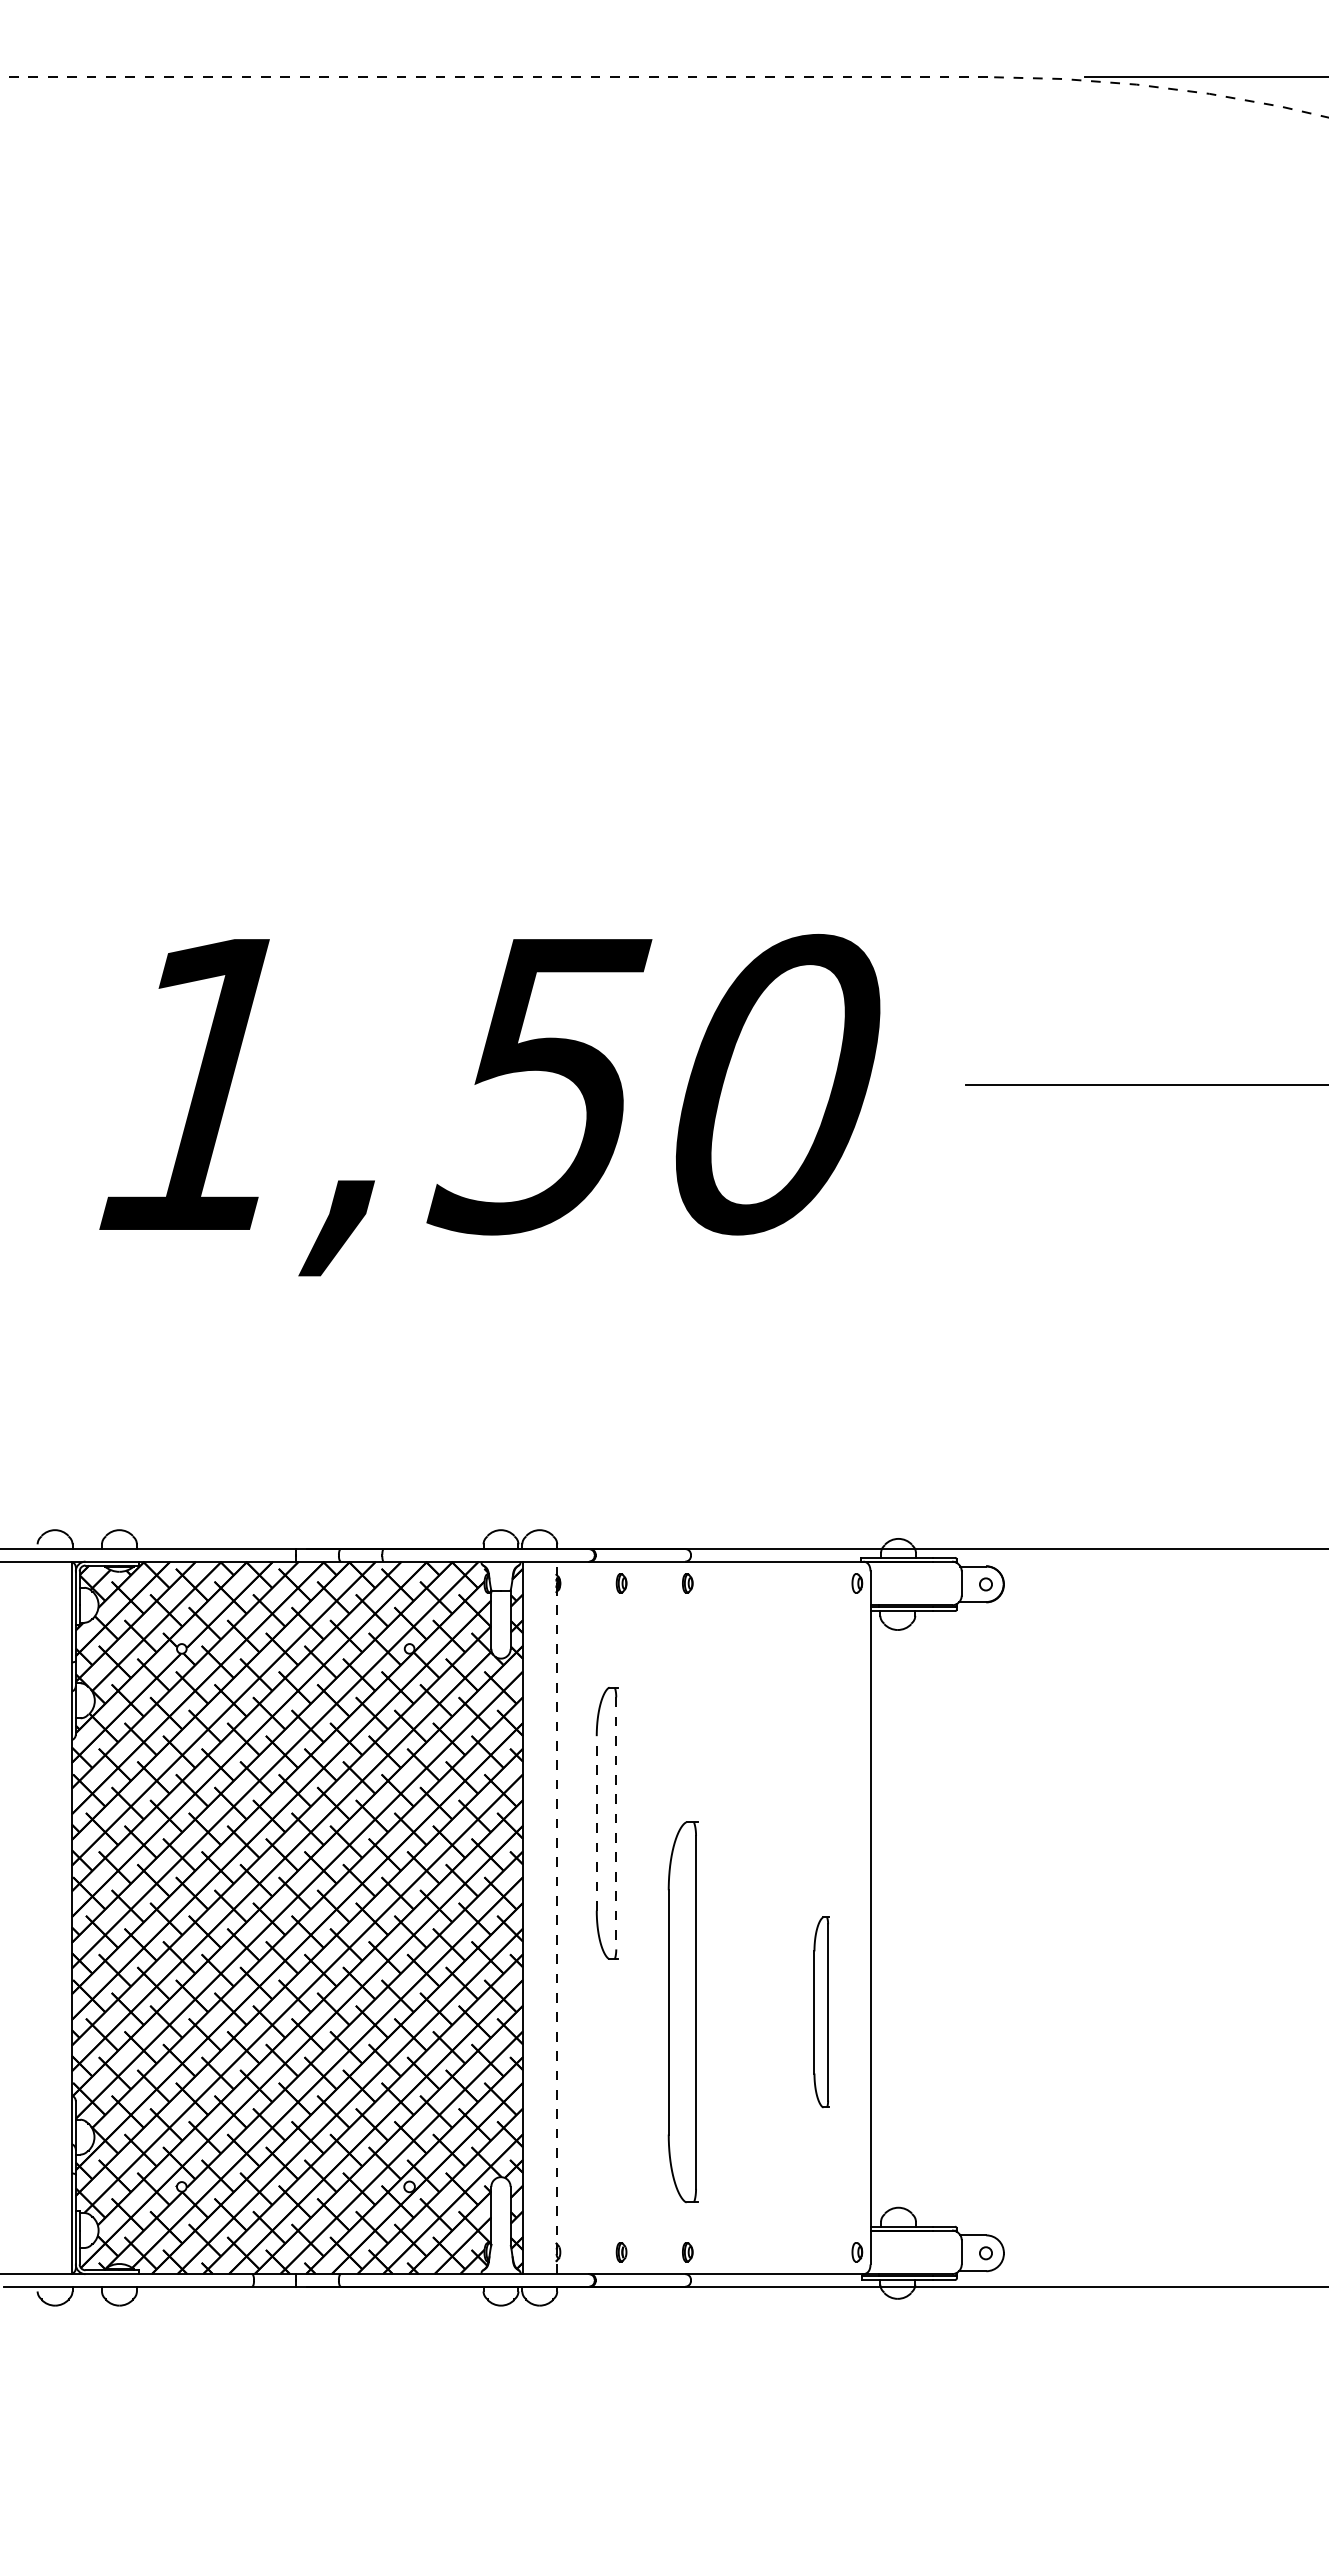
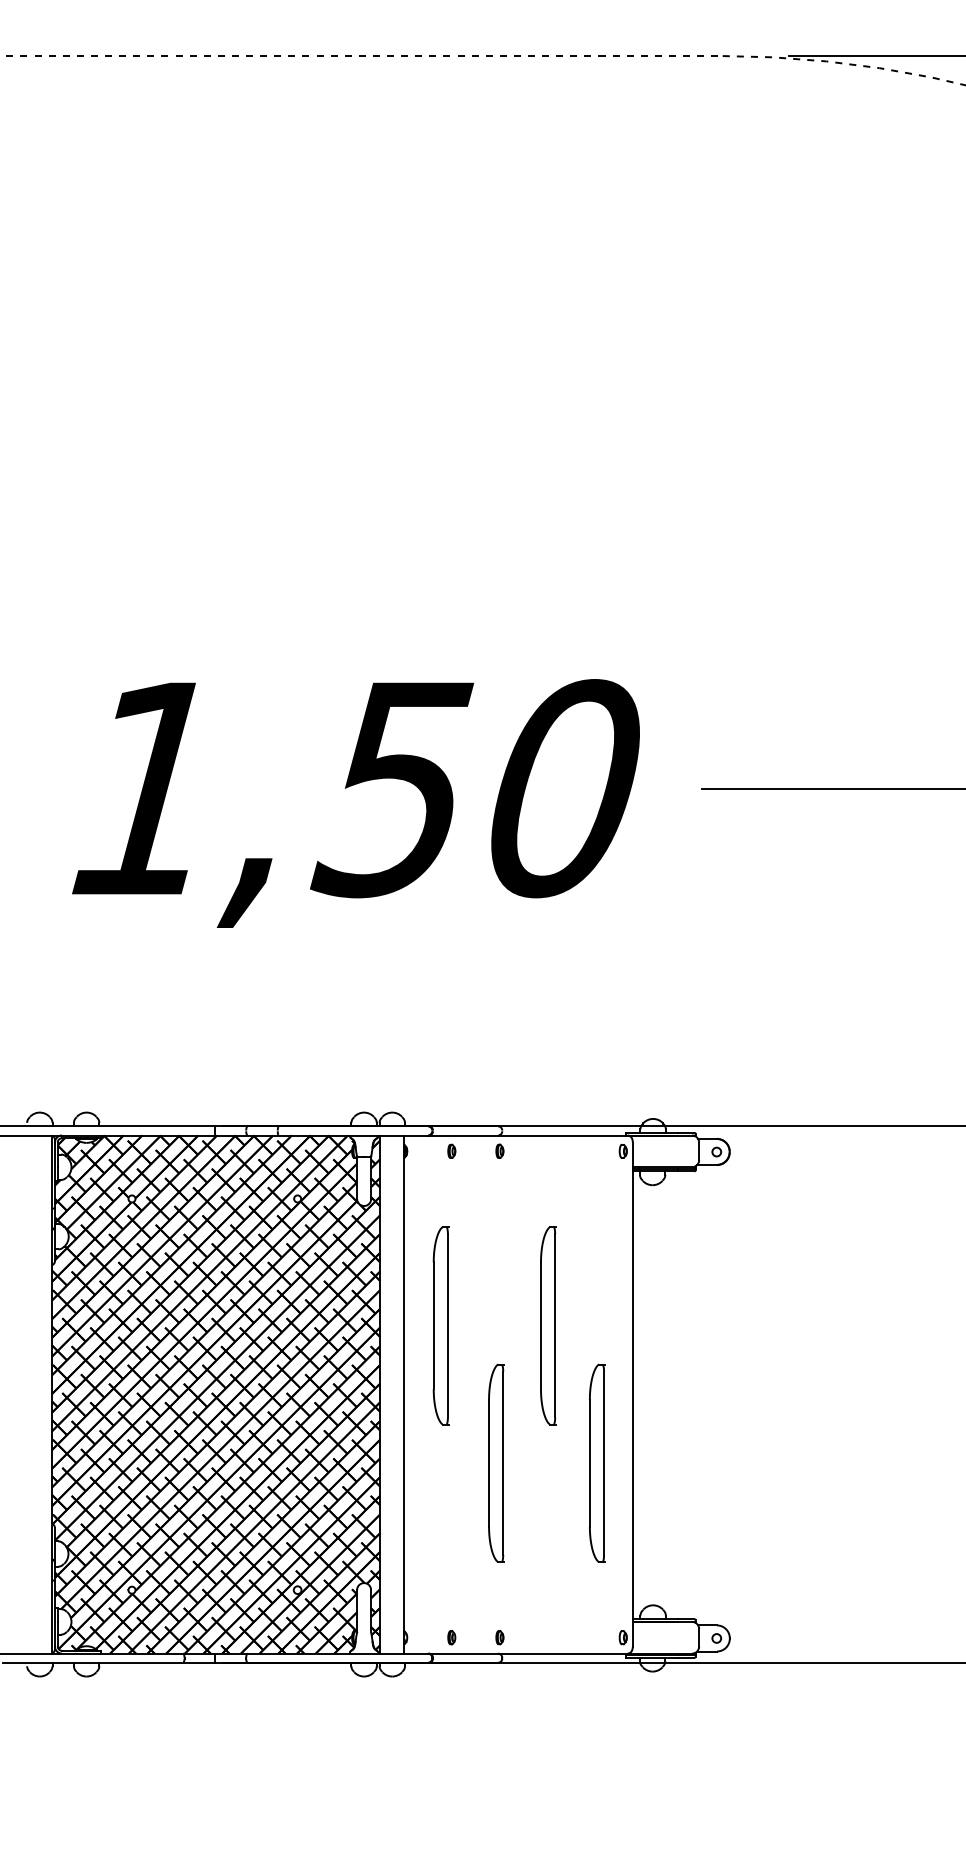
line: (596, 1822) -> (433, 1325), dashed -> solid
part: (754, 1822) -> (548, 1325), added
line: (616, 1823) -> (448, 1325), dashed -> solid
line: (556, 1917) -> (404, 1394), dashed -> solid
part: (682, 2012) -> (496, 1463), size x0.71
part: (821, 2012) -> (597, 1463), size x1.43

